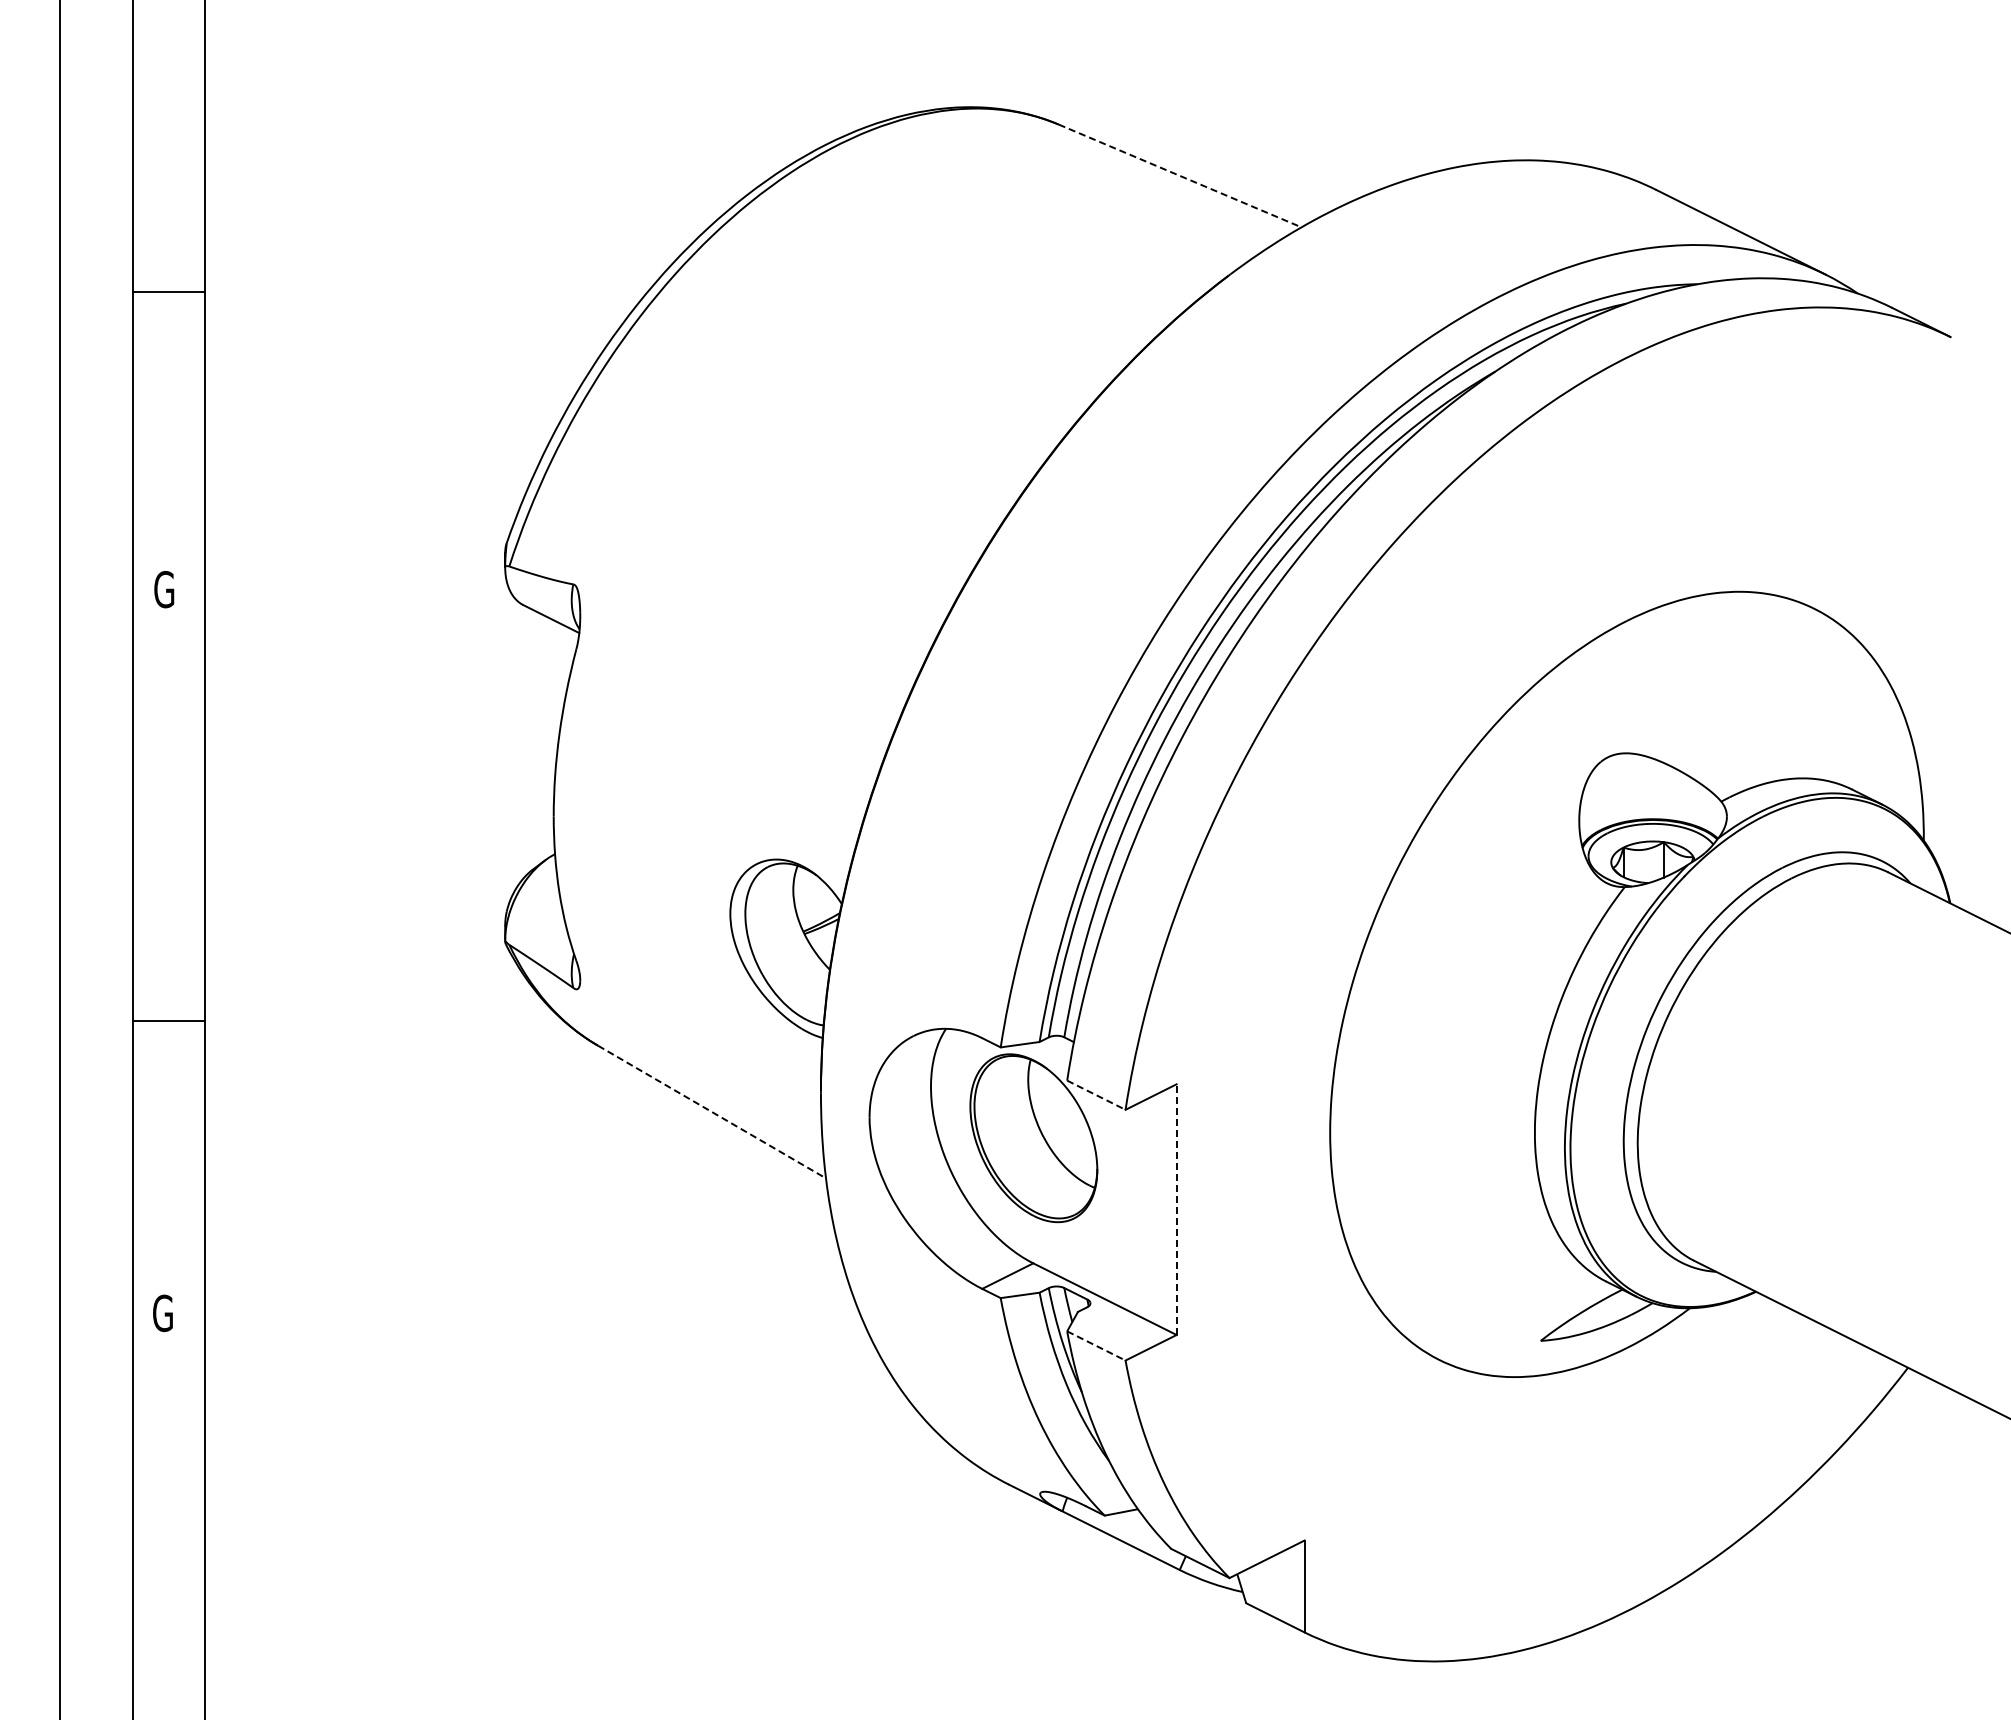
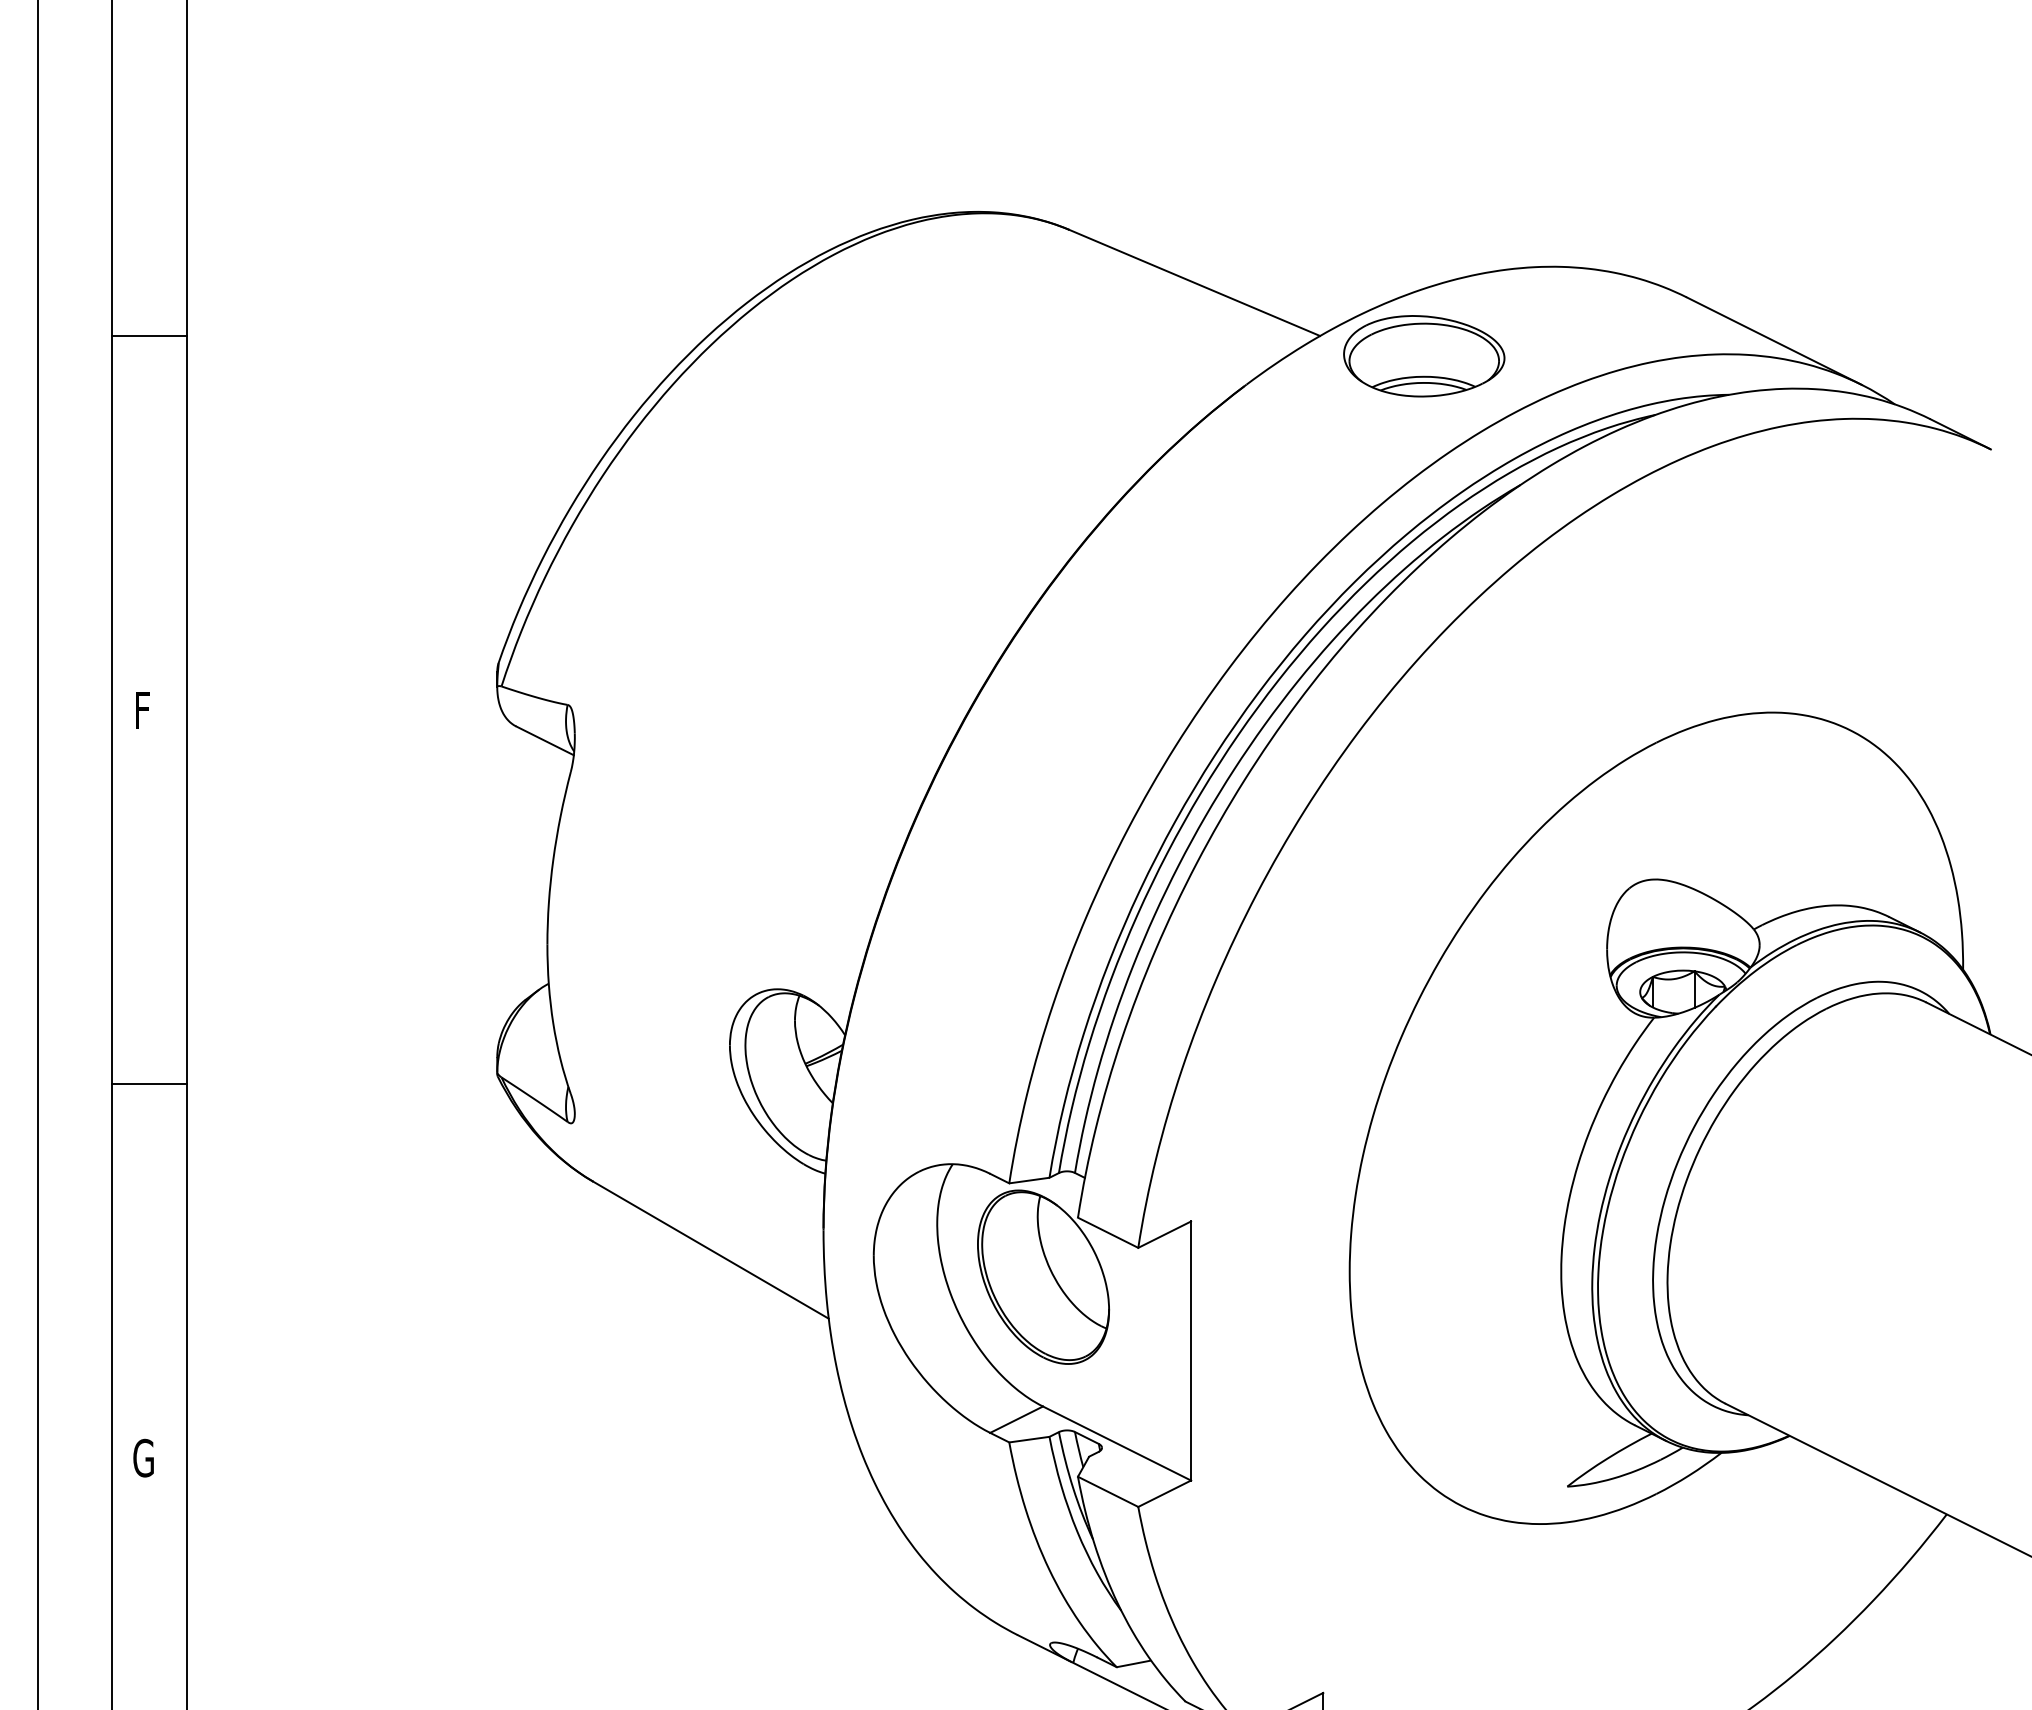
line: (1180, 175) -> (1195, 282), dashed -> solid
part: (1401, 246) -> (1423, 355), added
line: (168, 291) -> (149, 336), moved
text: (164, 589) -> (145, 710), G -> F
line: (168, 1021) -> (149, 1084), moved
line: (1096, 1095) -> (1108, 1233), dashed -> solid
line: (712, 1112) -> (711, 1250), dashed -> solid
line: (1176, 1209) -> (1190, 1350), dashed -> solid
line: (1096, 1345) -> (1108, 1491), dashed -> solid

